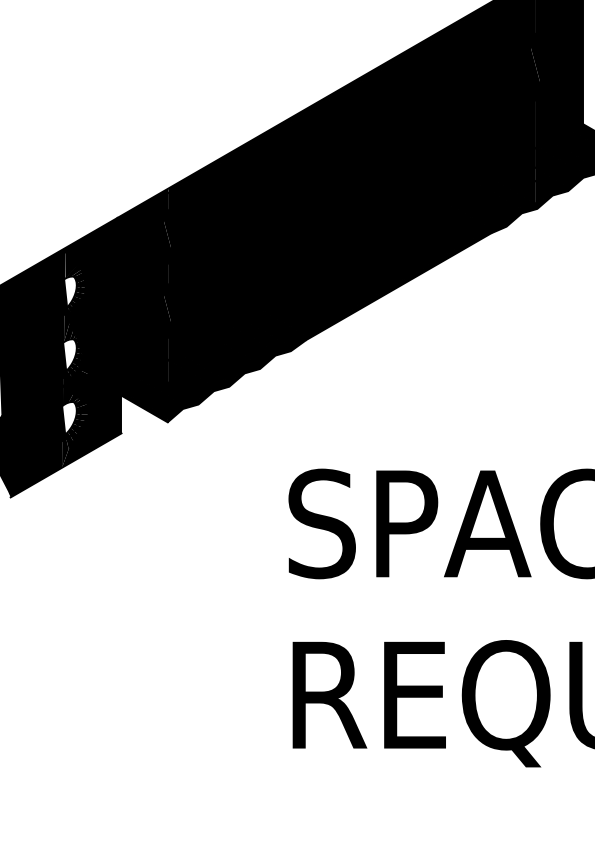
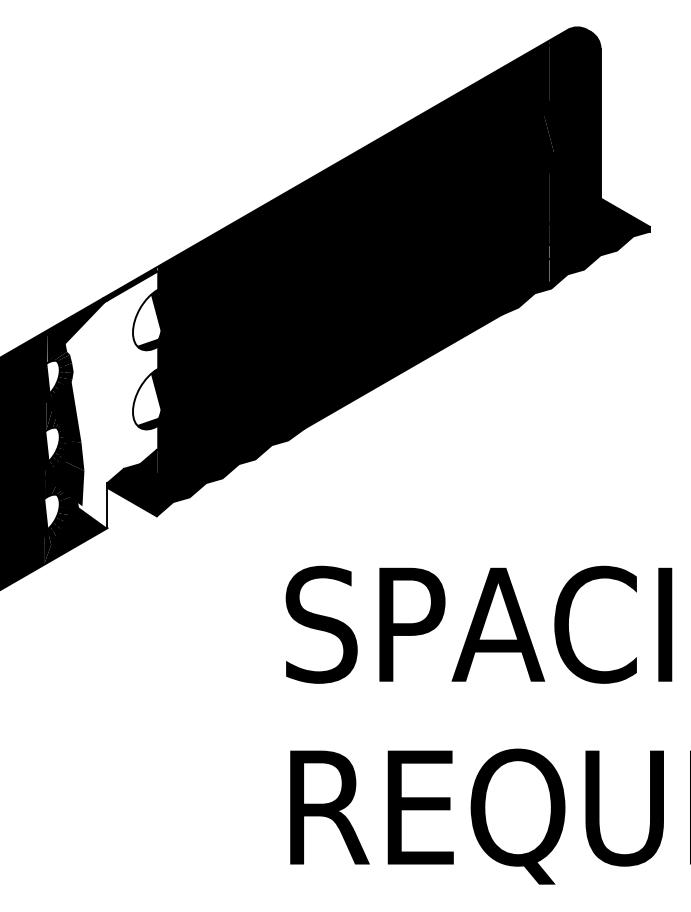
fill: (125, 321) -> (111, 408), removed

